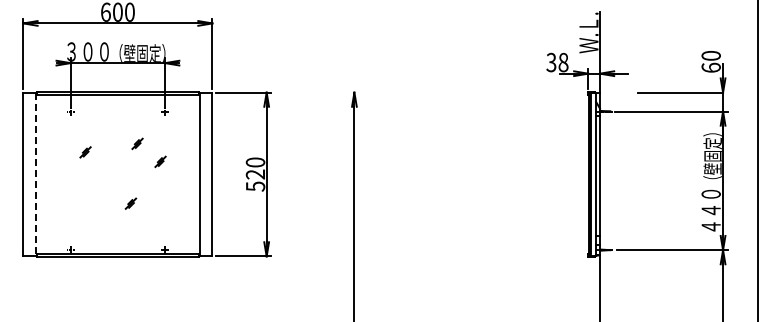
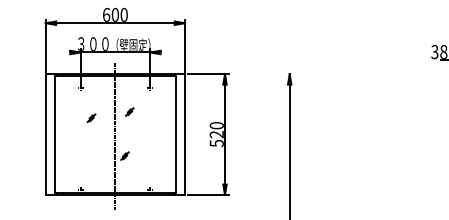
part: (160, 161) -> (146, 124), removed
line: (36, 174) -> (55, 134), dashed -> solid
line: (117, 176) -> (115, 136), added

